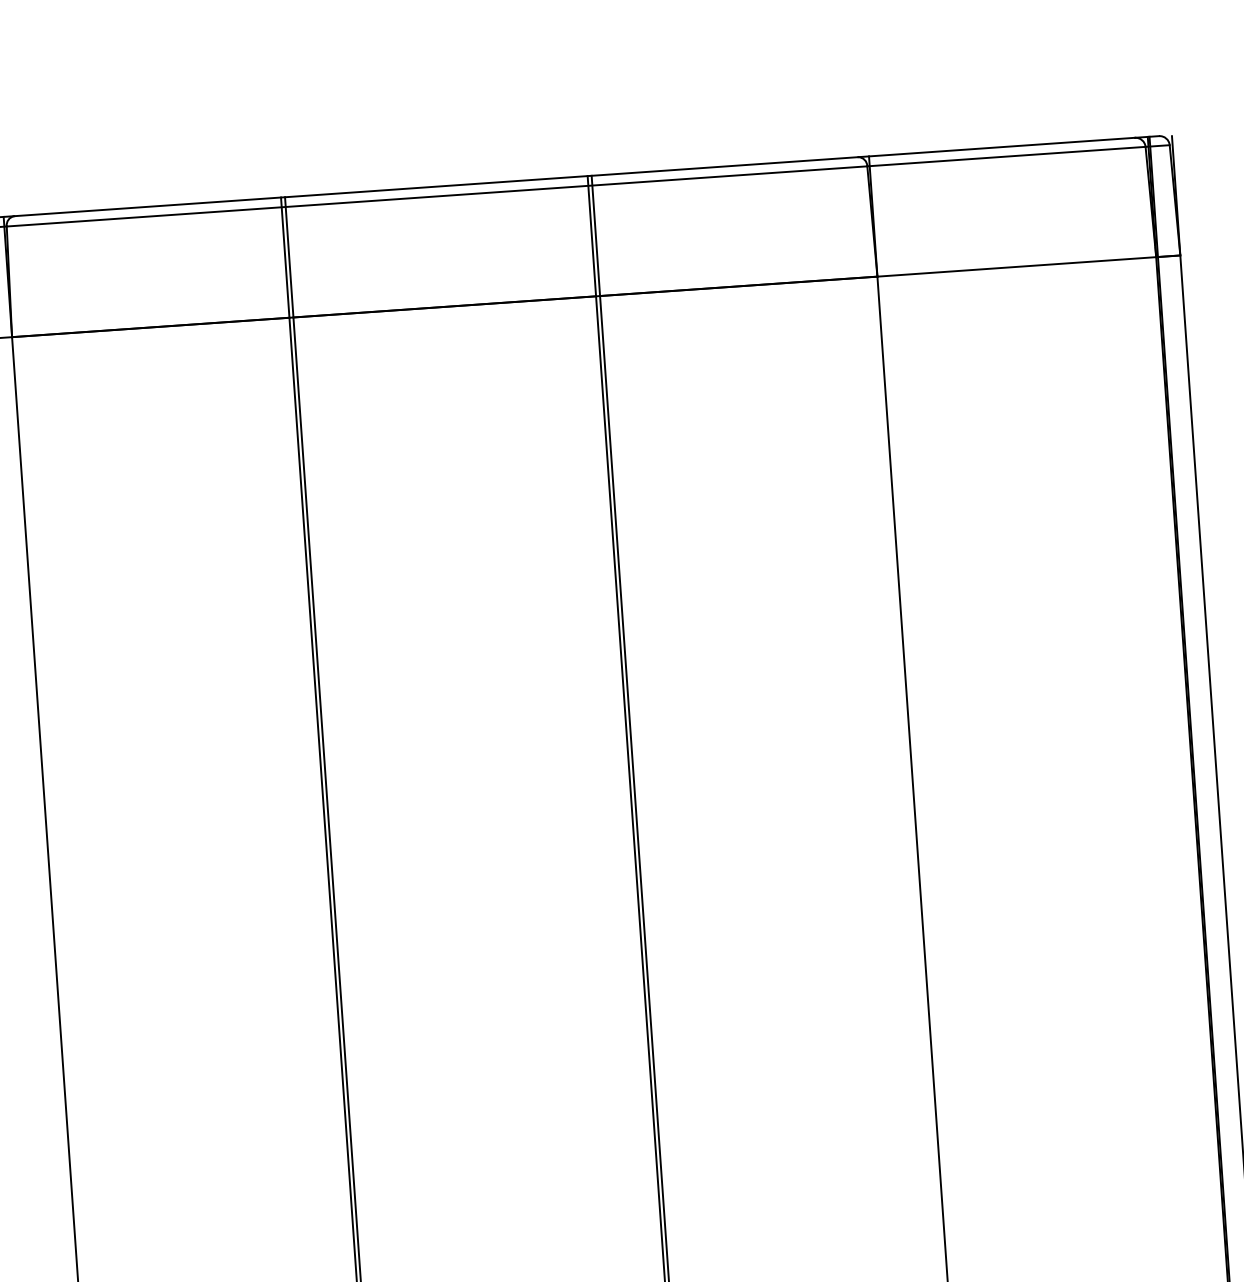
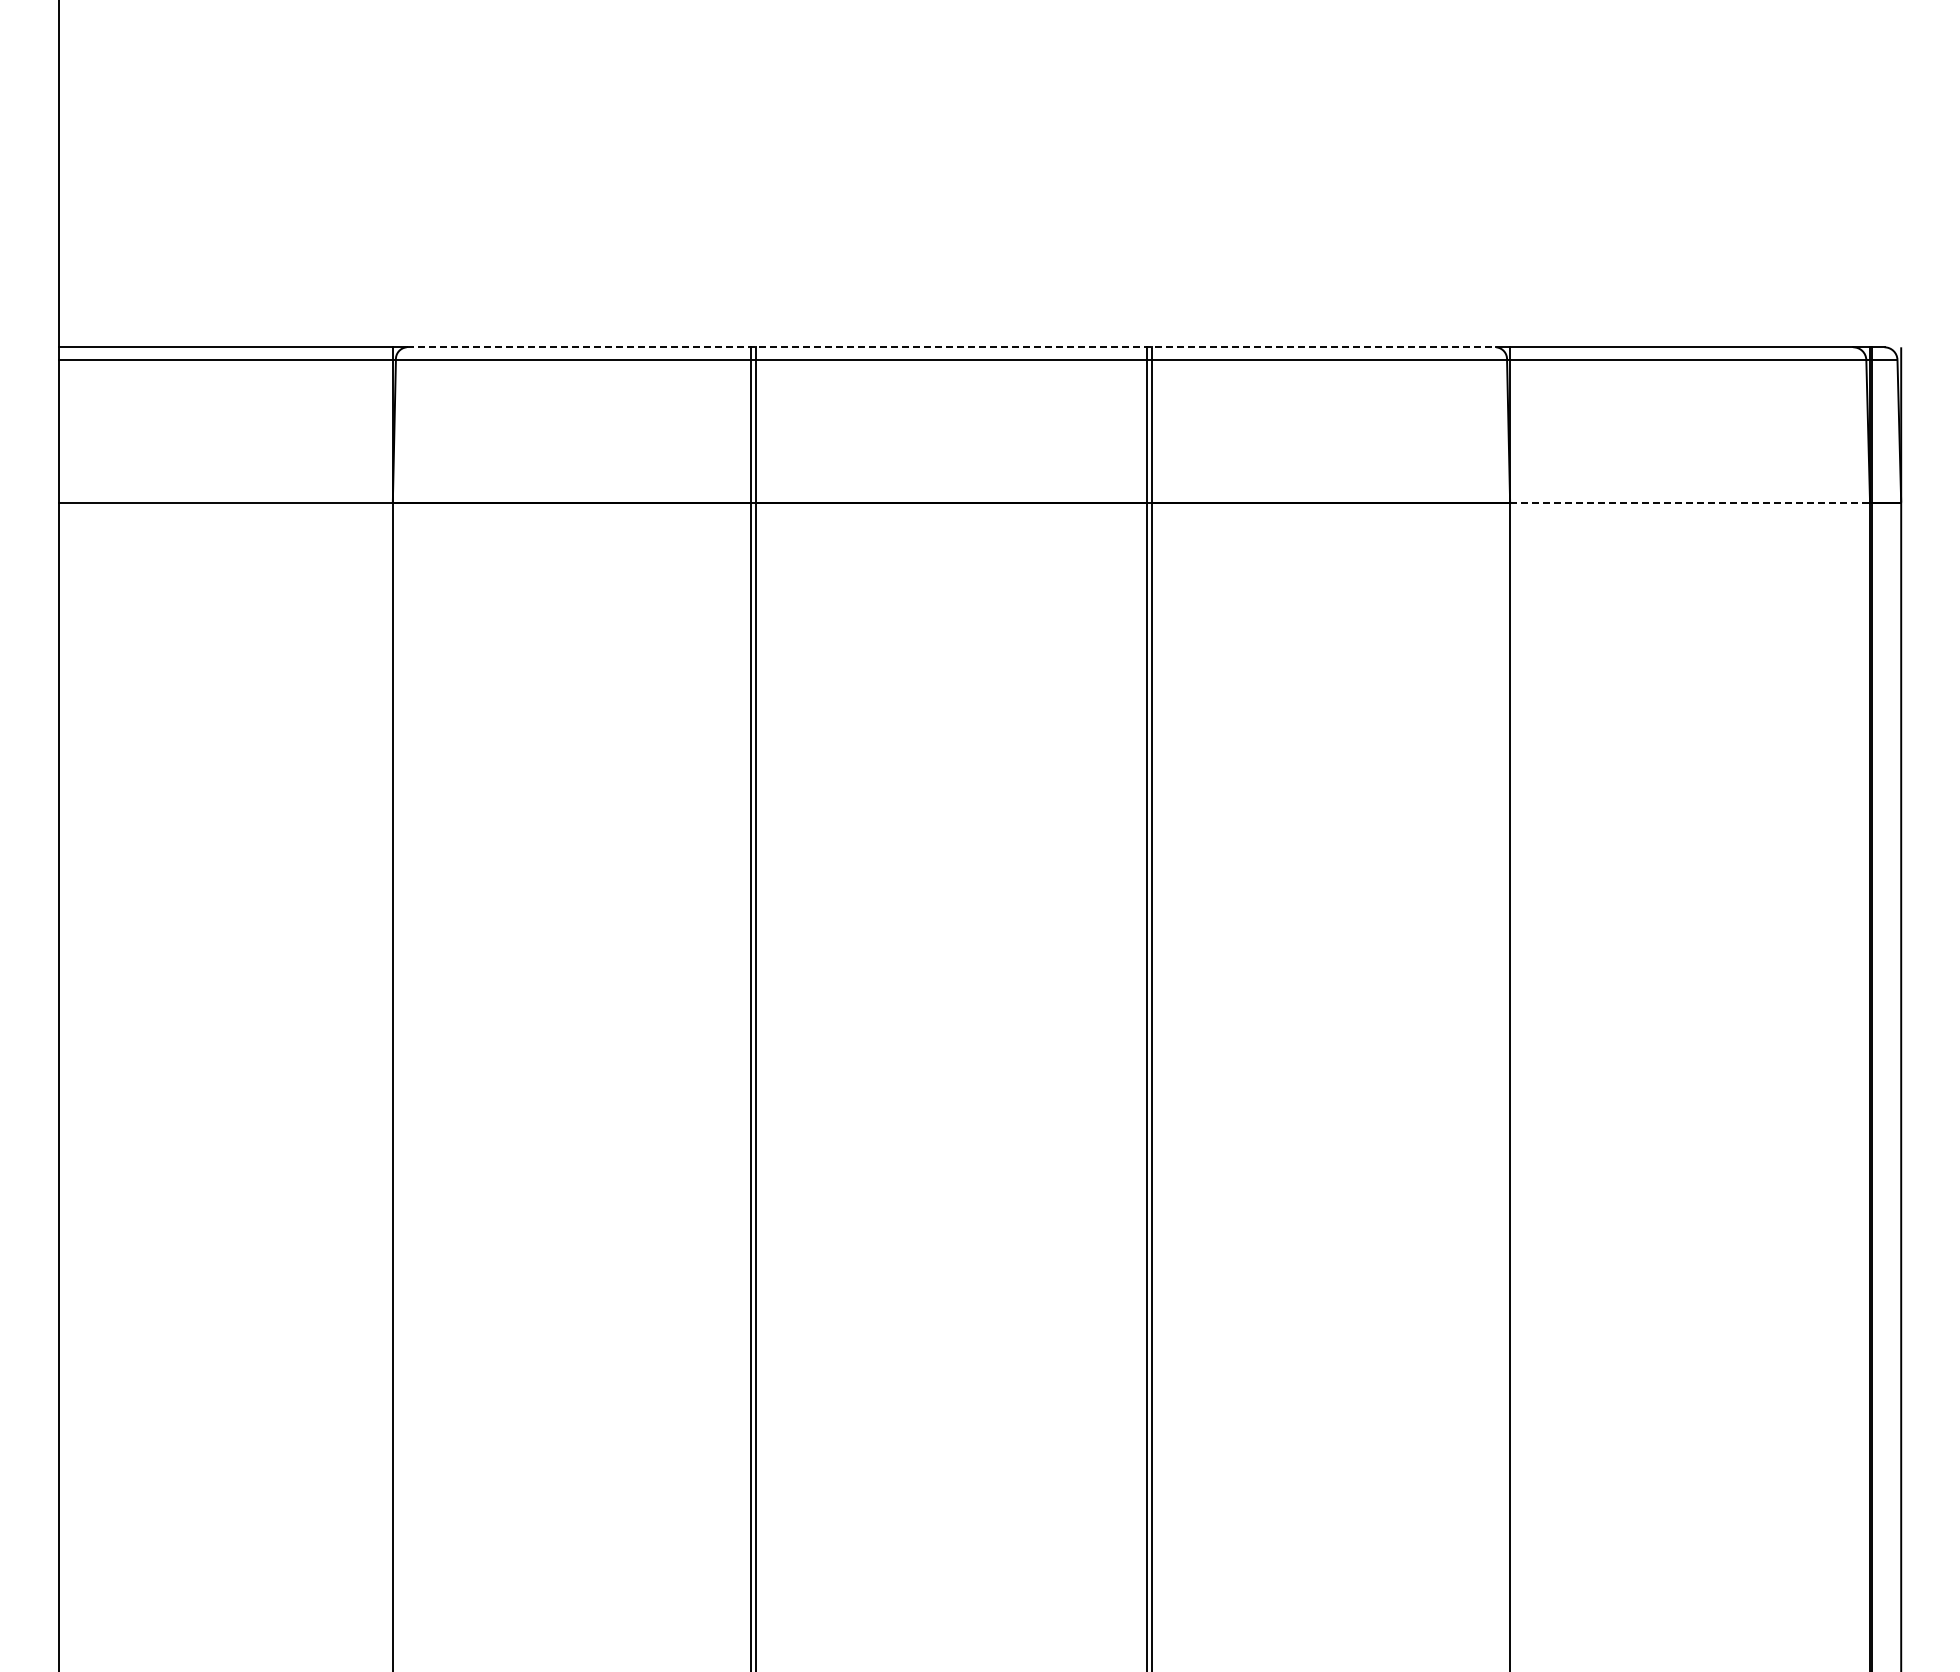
line: (436, 186) -> (951, 347), solid -> dashed
line: (1017, 266) -> (1690, 502), solid -> dashed

